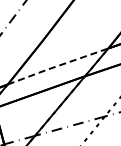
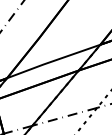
line: (58, 65) -> (54, 60), dashed -> solid

